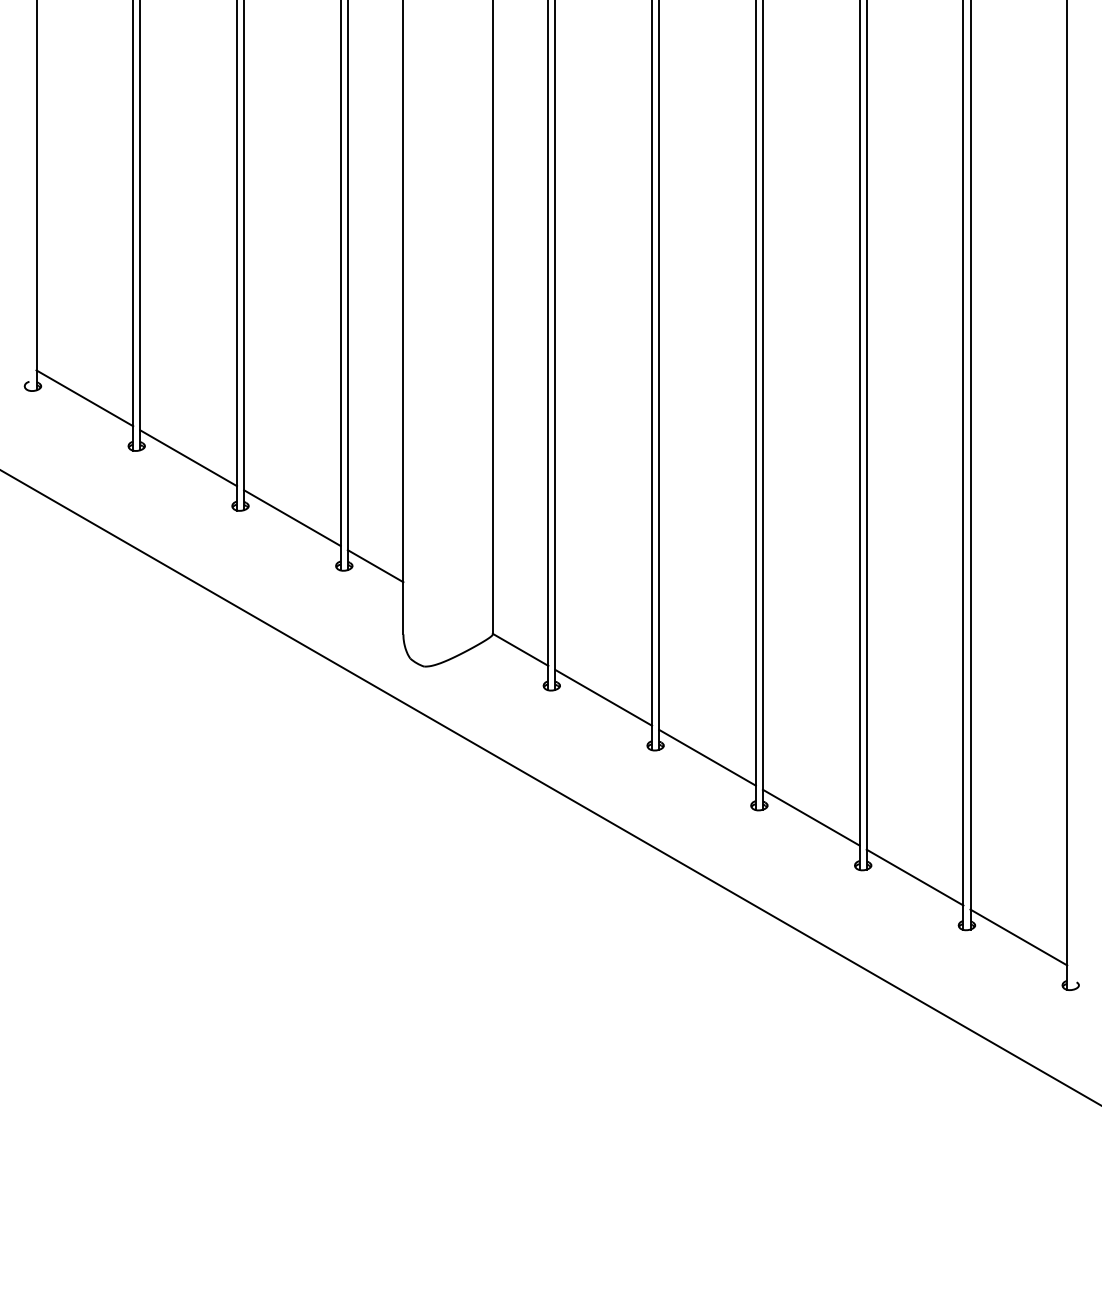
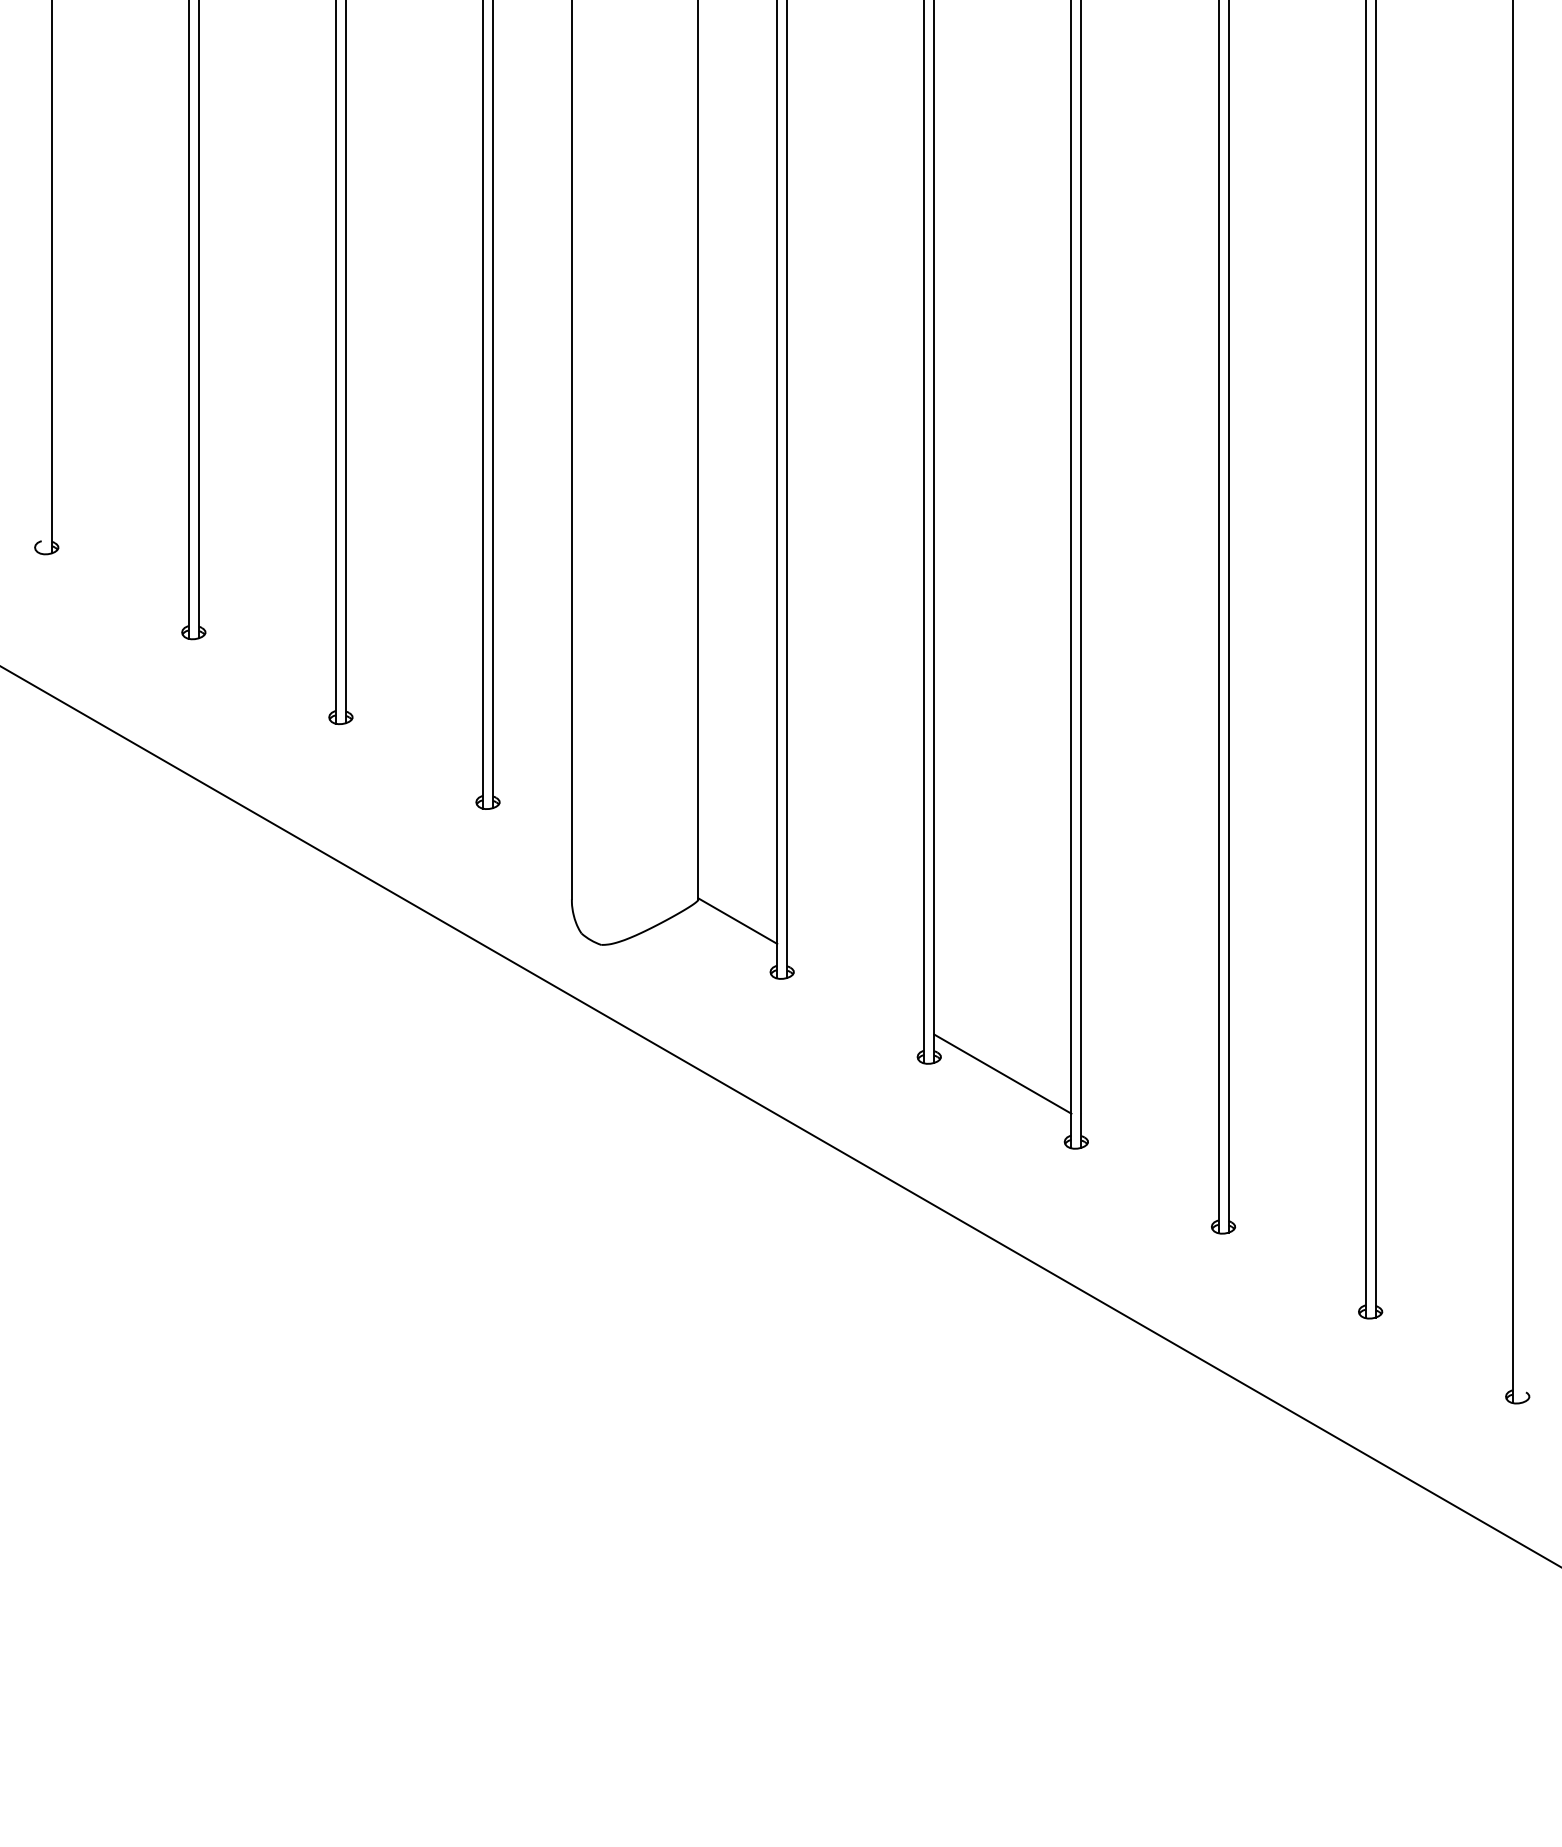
line: (84, 398) -> (119, 564), removed
line: (188, 458) -> (266, 649), removed
line: (292, 518) -> (414, 734), removed
line: (375, 566) -> (532, 802), removed
line: (603, 697) -> (855, 988), removed
line: (810, 817) -> (1149, 1158), removed
line: (914, 877) -> (1296, 1243), removed
line: (1018, 937) -> (1443, 1328), removed

